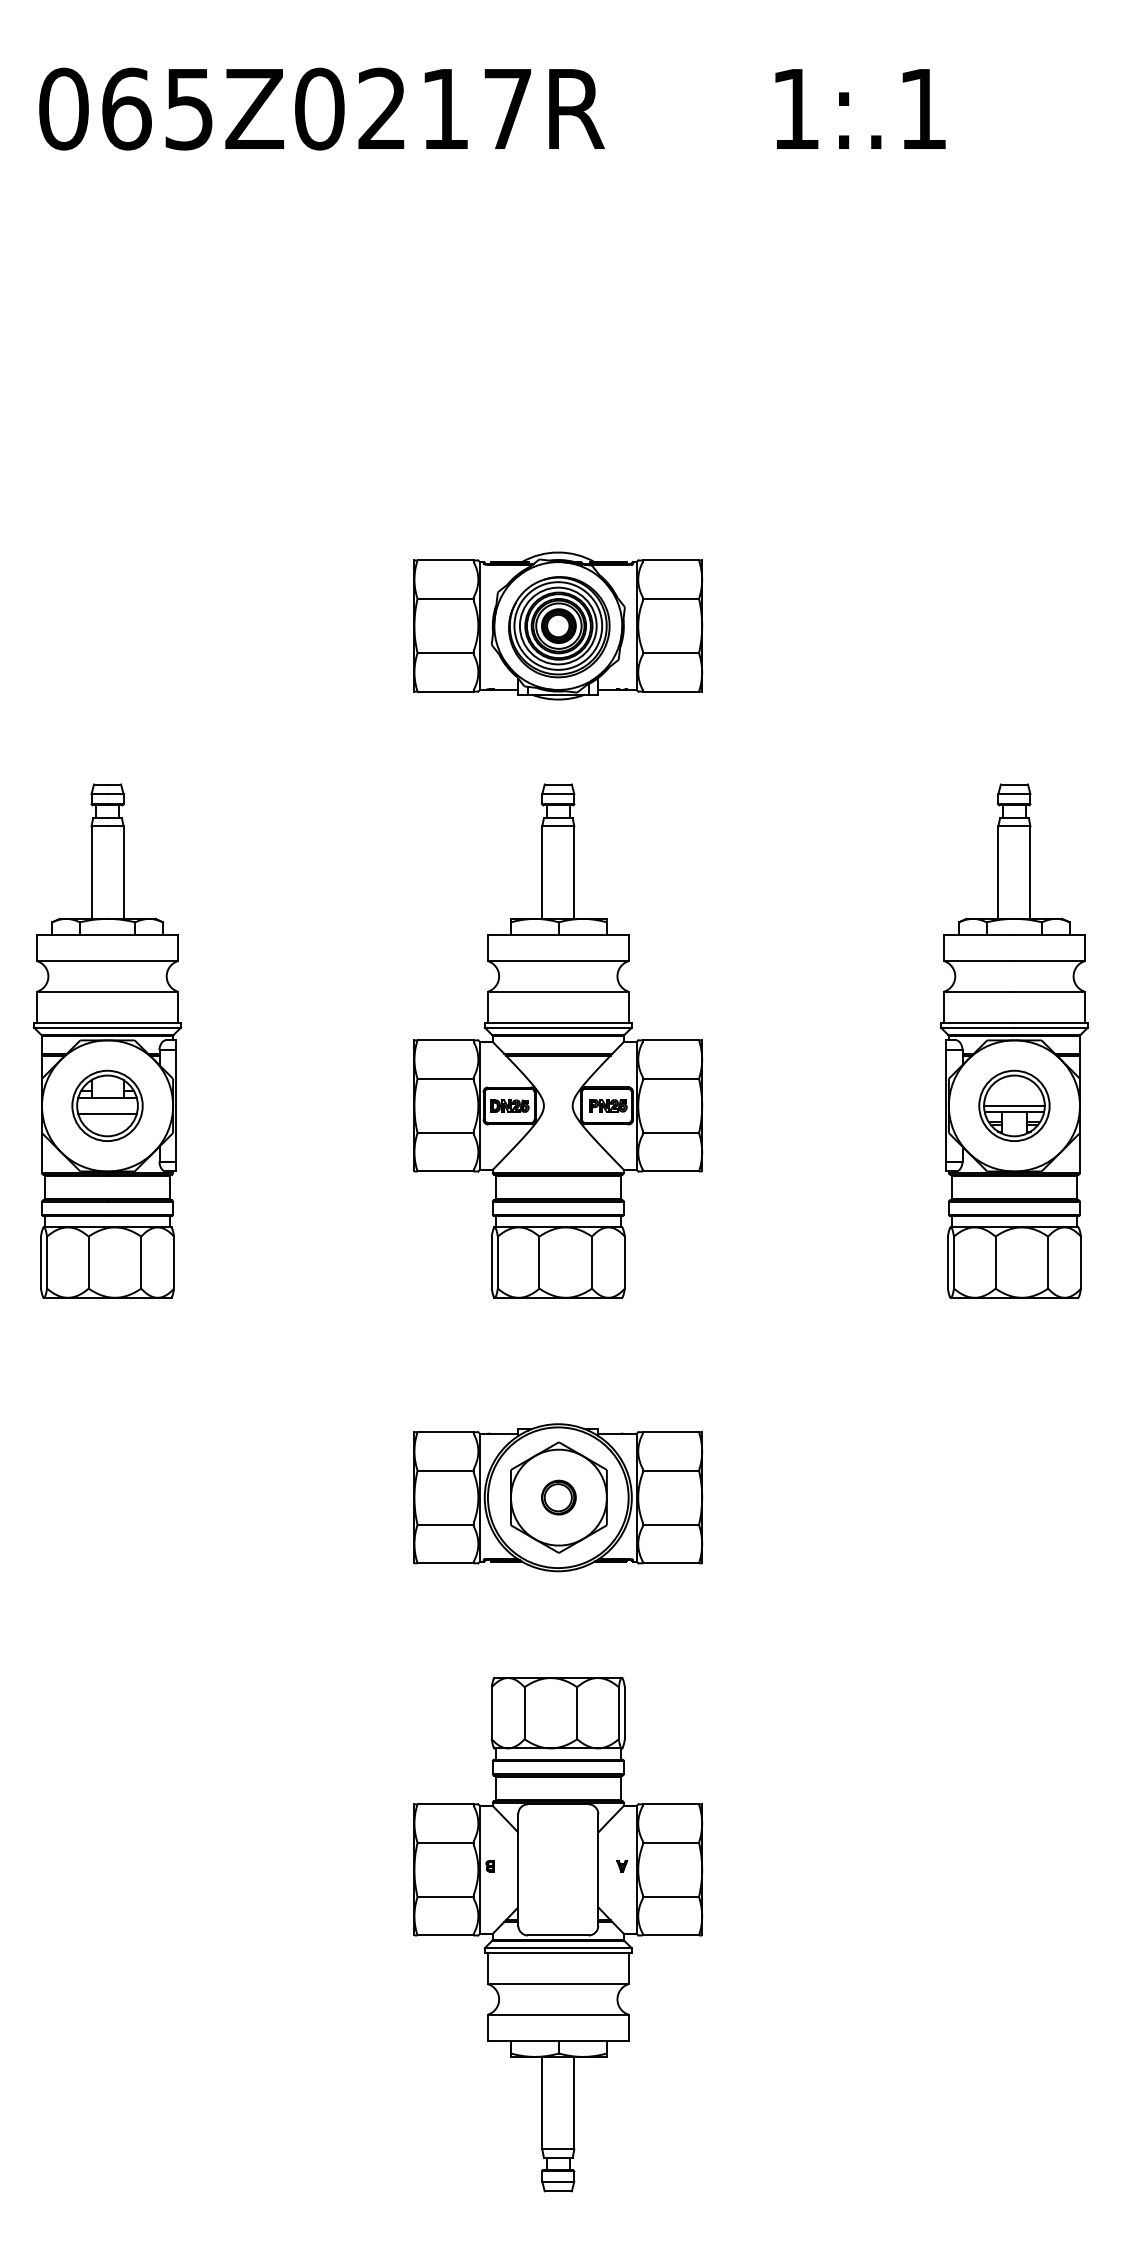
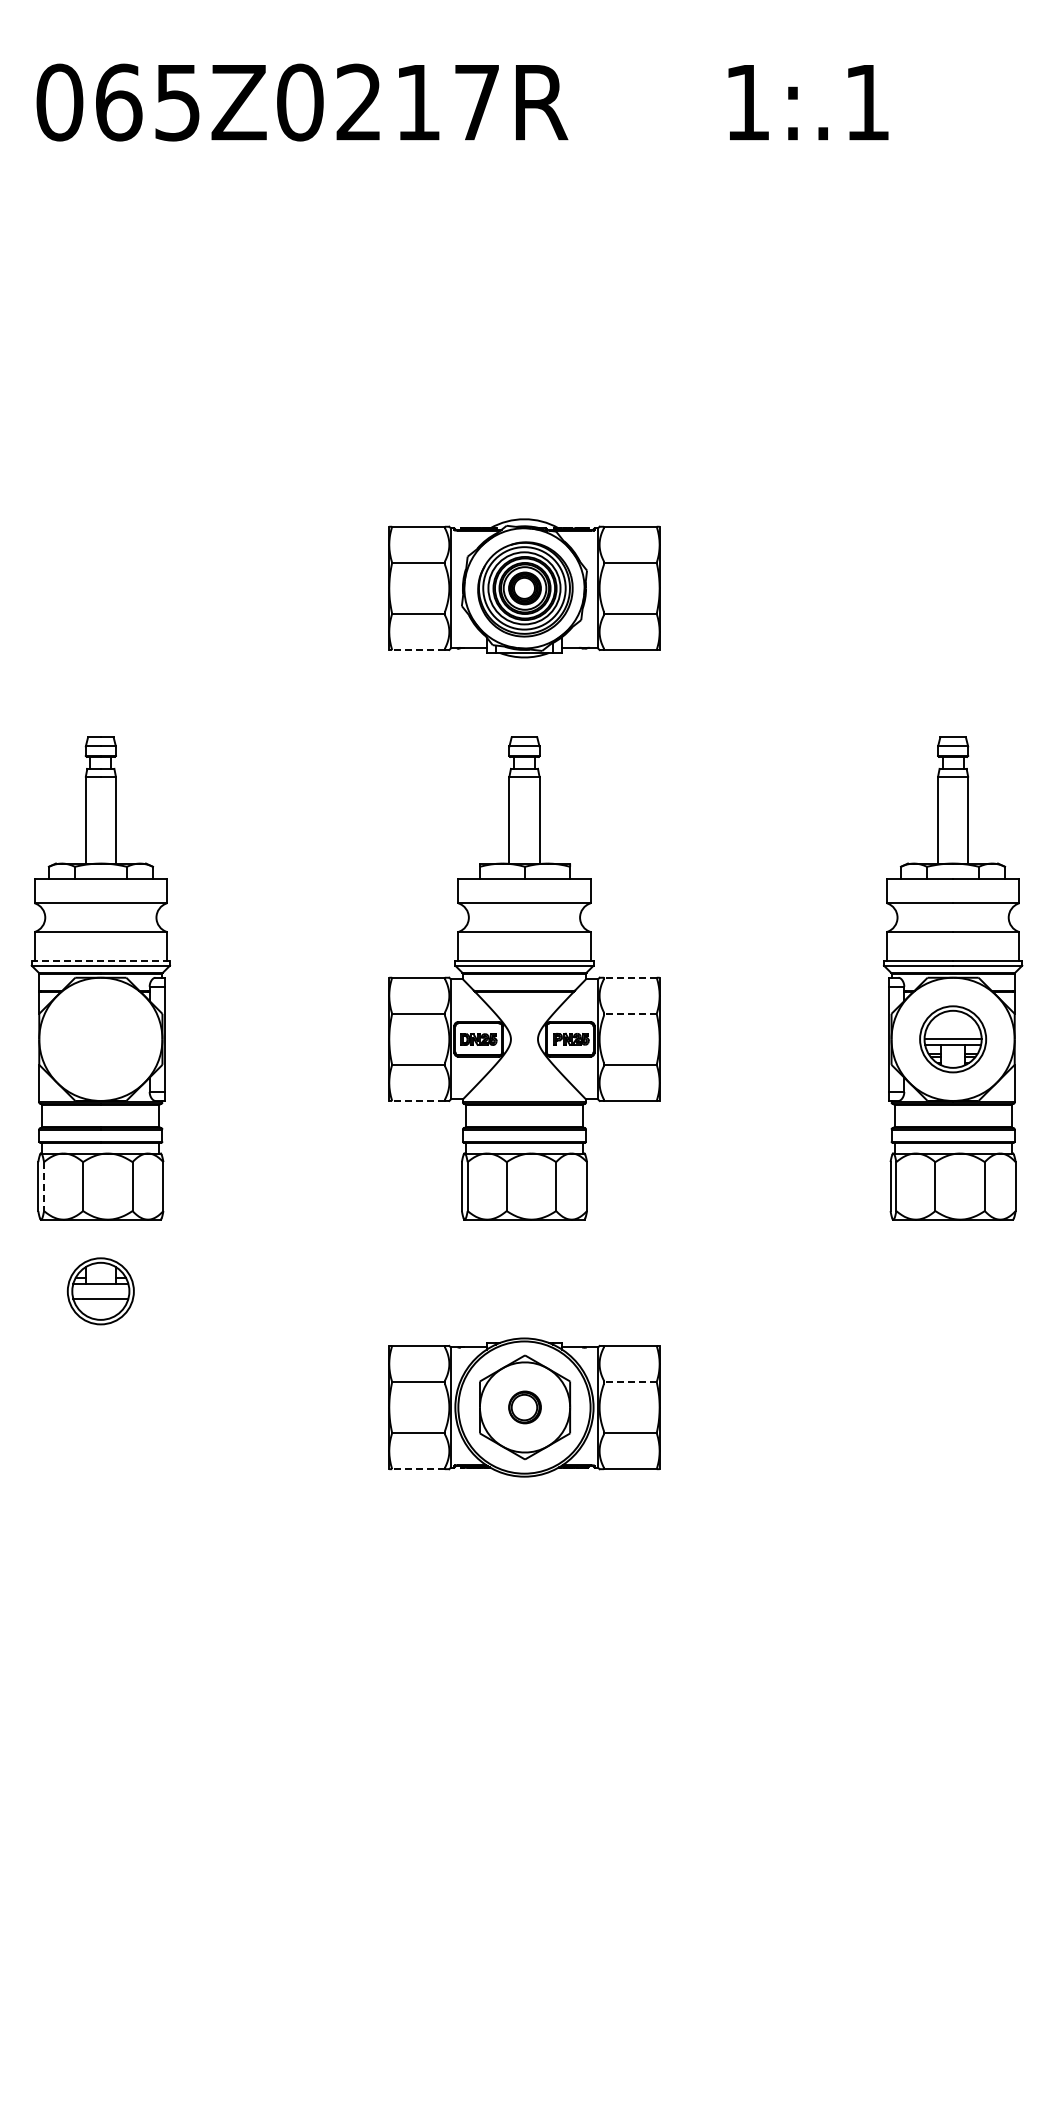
line: (445, 691) -> (418, 649), solid -> dashed
line: (107, 1023) -> (100, 961), solid -> dashed
line: (670, 1040) -> (629, 977), solid -> dashed
line: (670, 1078) -> (629, 1013), solid -> dashed
part: (107, 1106) -> (100, 1291), moved
line: (445, 1170) -> (418, 1100), solid -> dashed
line: (47, 1263) -> (44, 1187), solid -> dashed
line: (670, 1471) -> (629, 1382), solid -> dashed
line: (445, 1563) -> (418, 1469), solid -> dashed
part: (558, 1935) -> (524, 1818), removed

